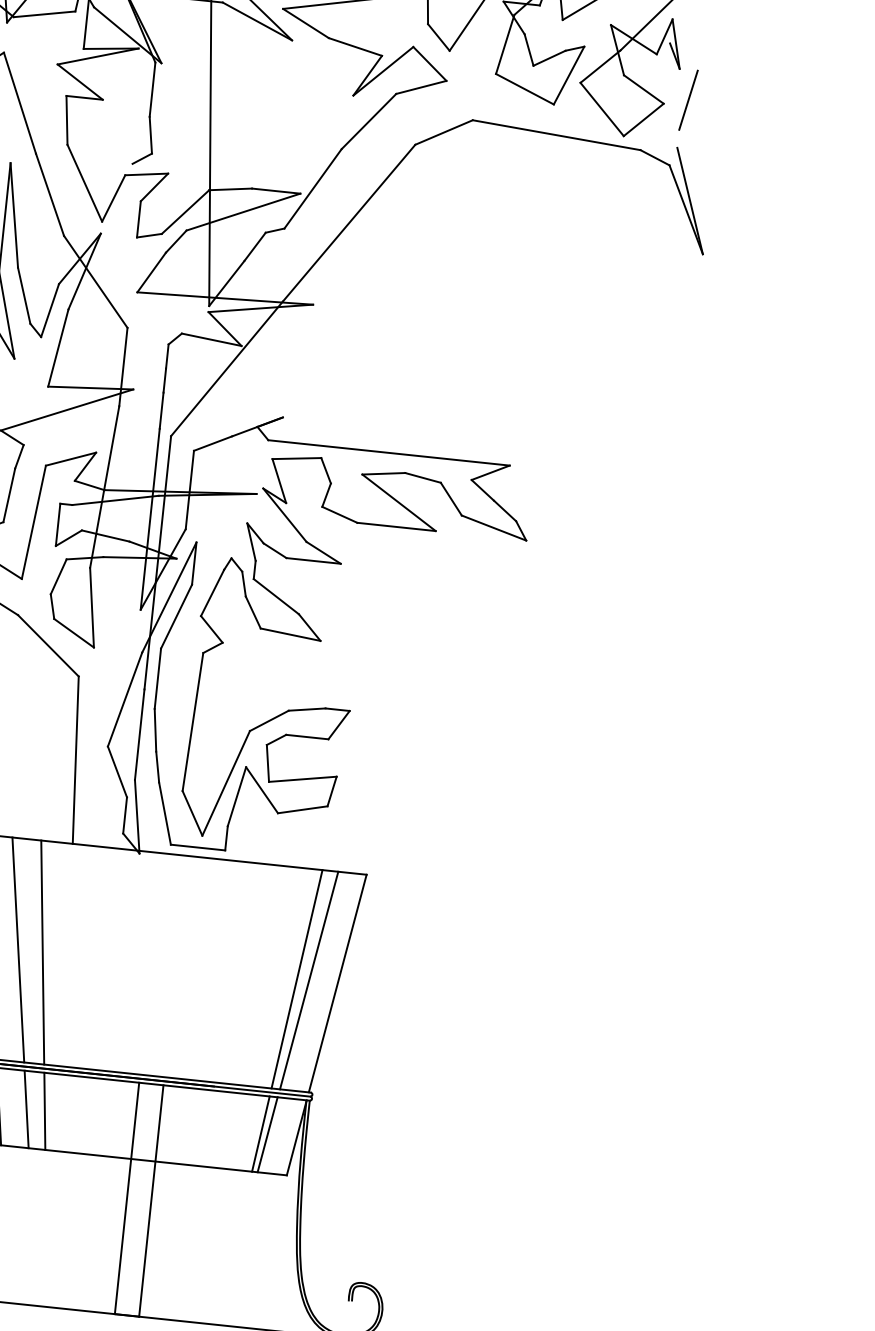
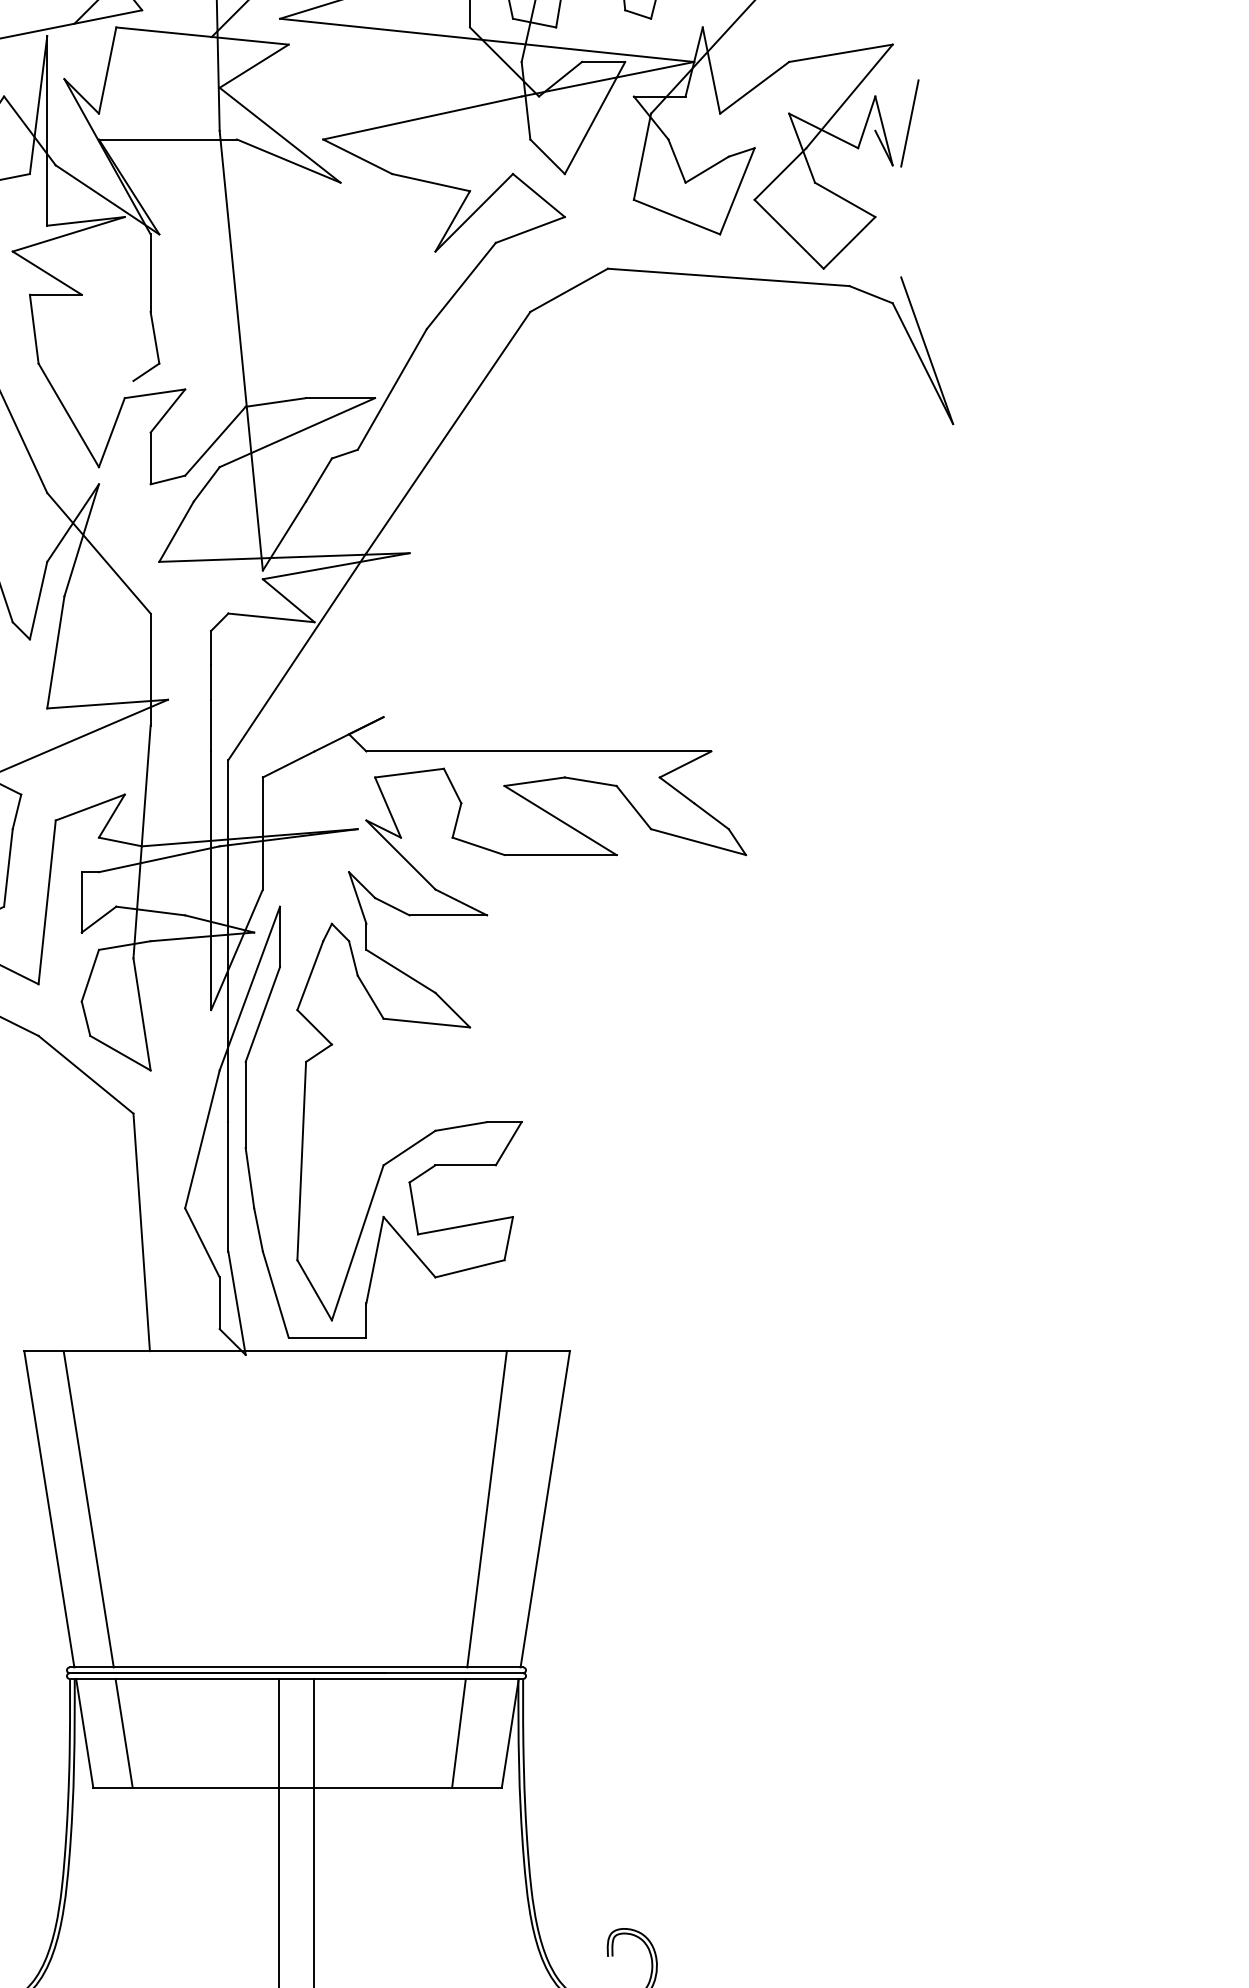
line: (688, 100) -> (909, 123), moved
line: (42, 952) -> (123, 1509), removed
line: (309, 980) -> (504, 1509), removed
line: (44, 1110) -> (149, 1732), removed
line: (267, 1134) -> (468, 1732), removed

